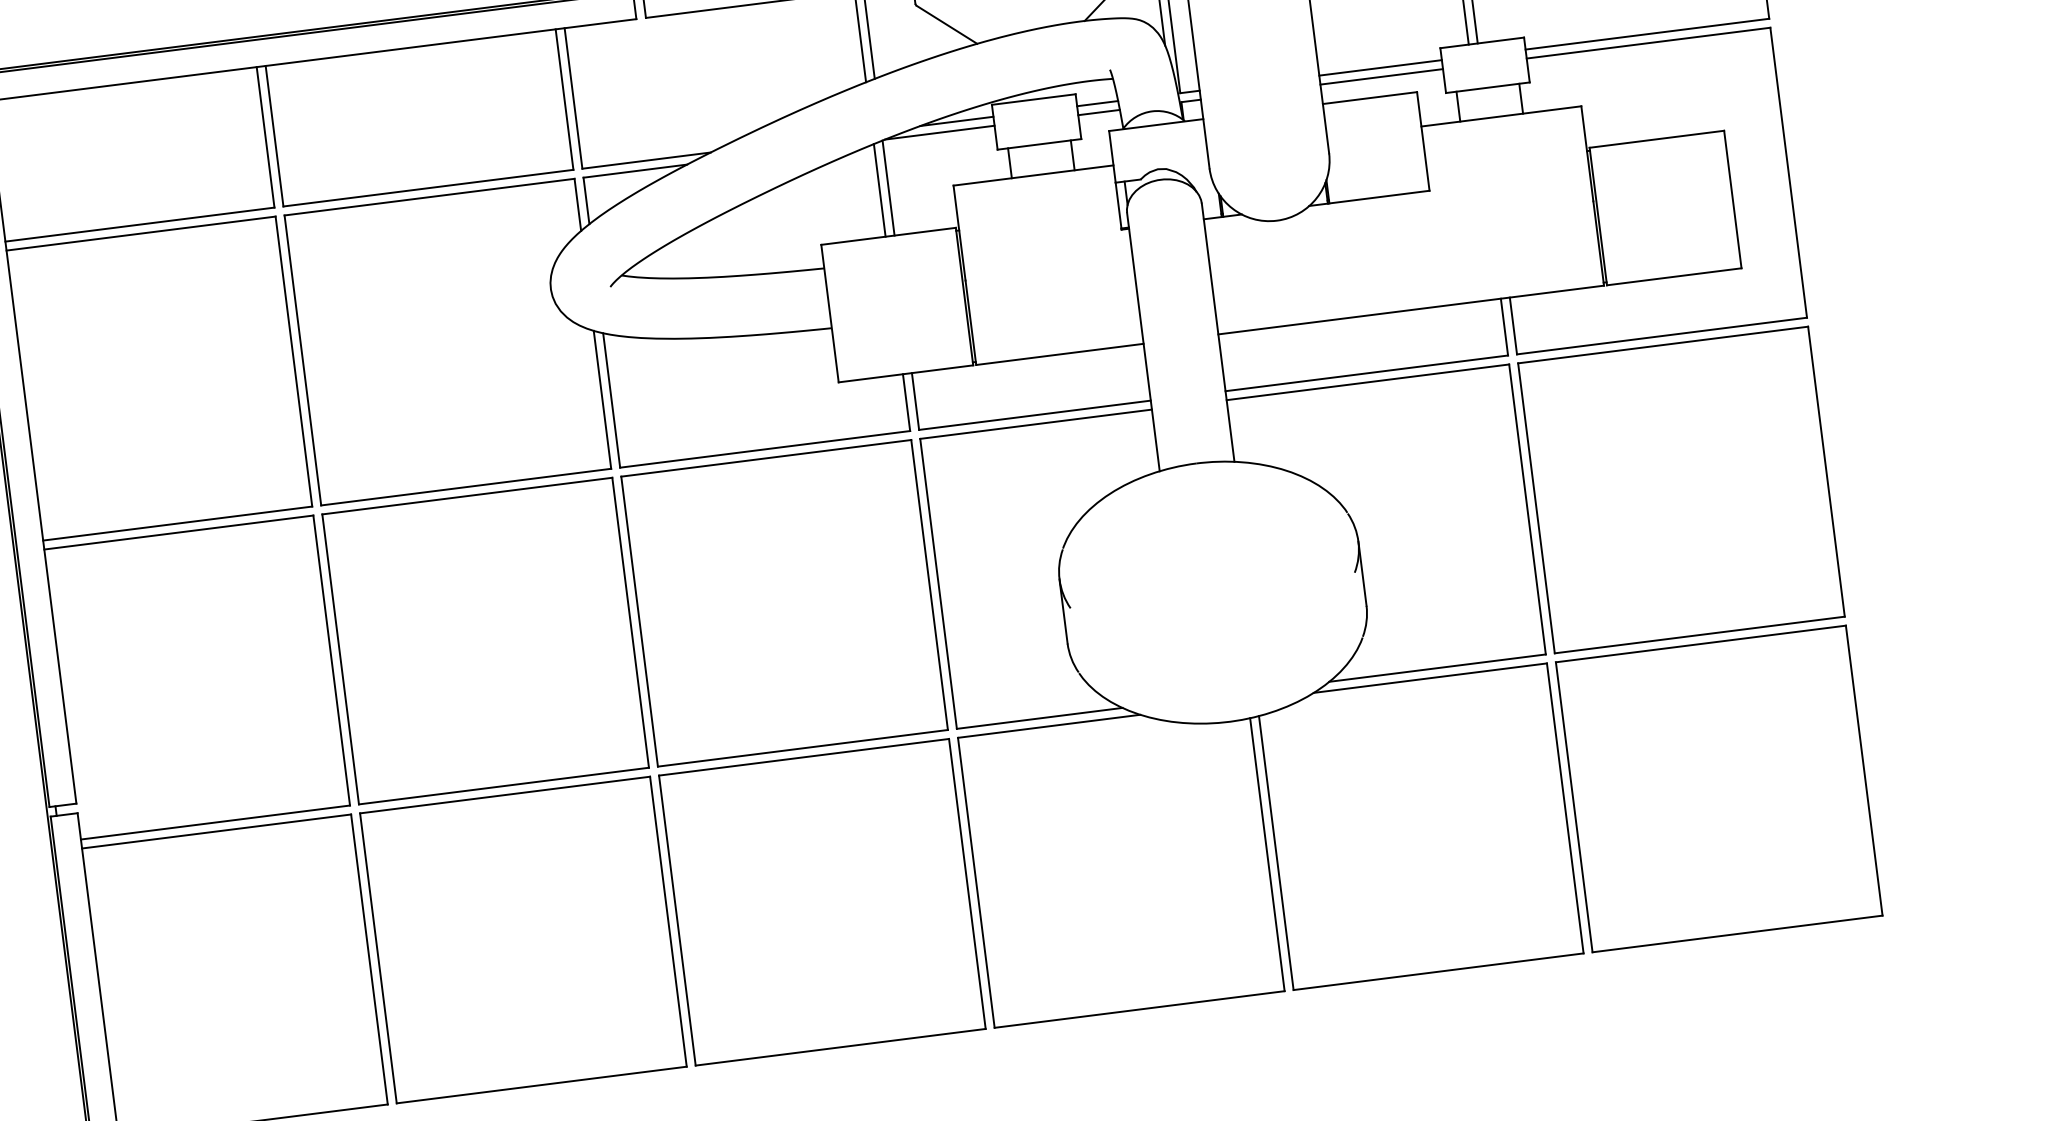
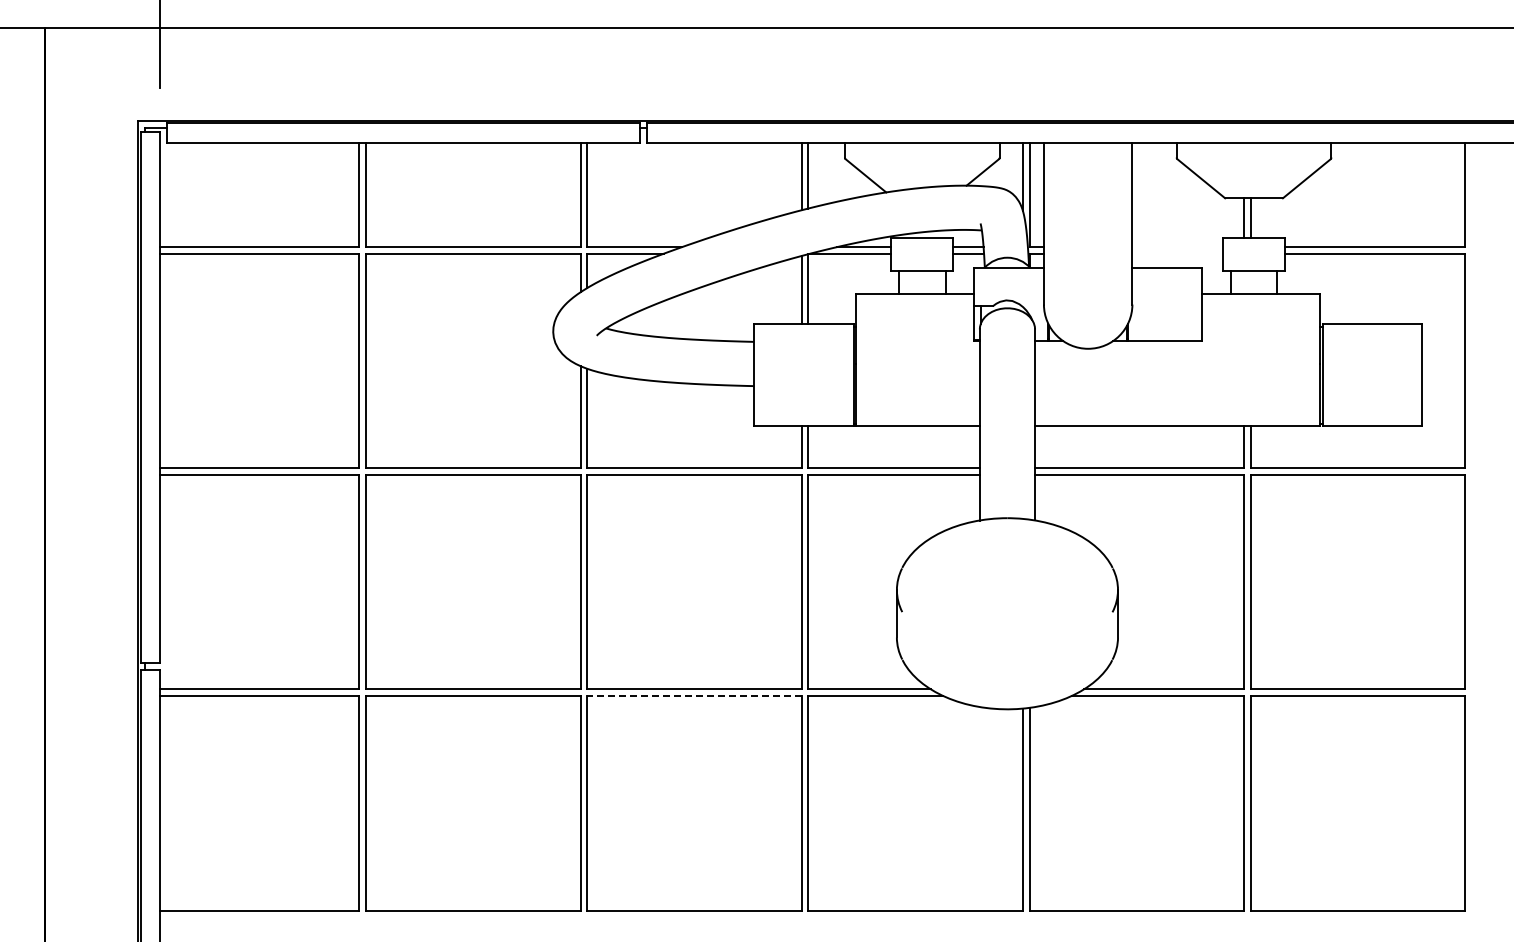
line: (1380, 68) -> (1177, 247), removed
line: (1381, 76) -> (1177, 253), removed
line: (804, 757) -> (694, 696), solid -> dashed

